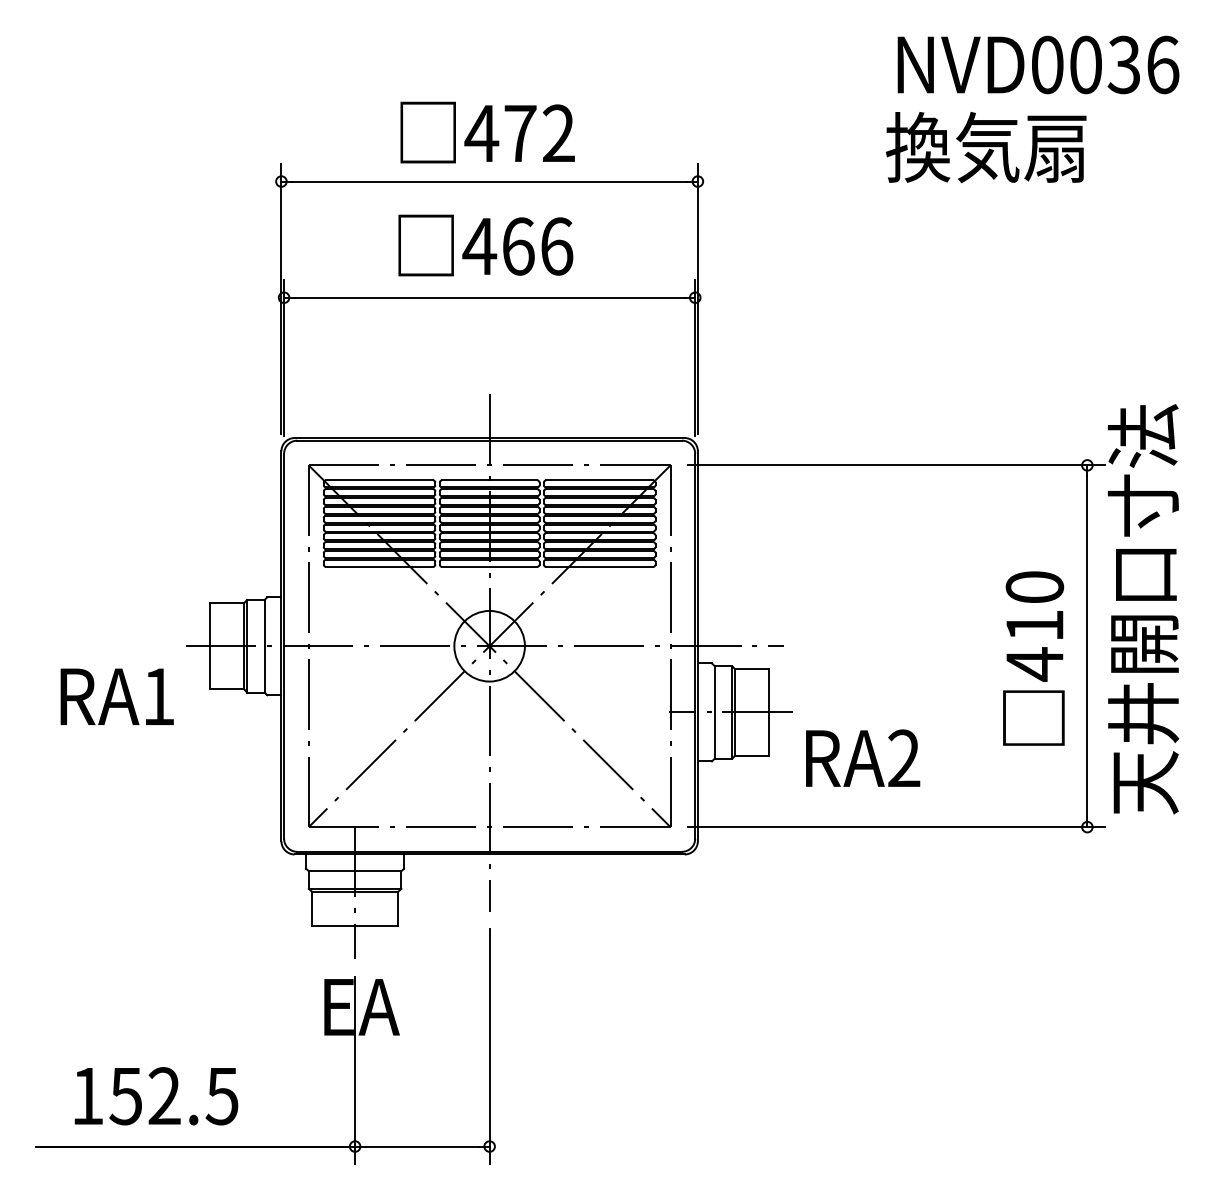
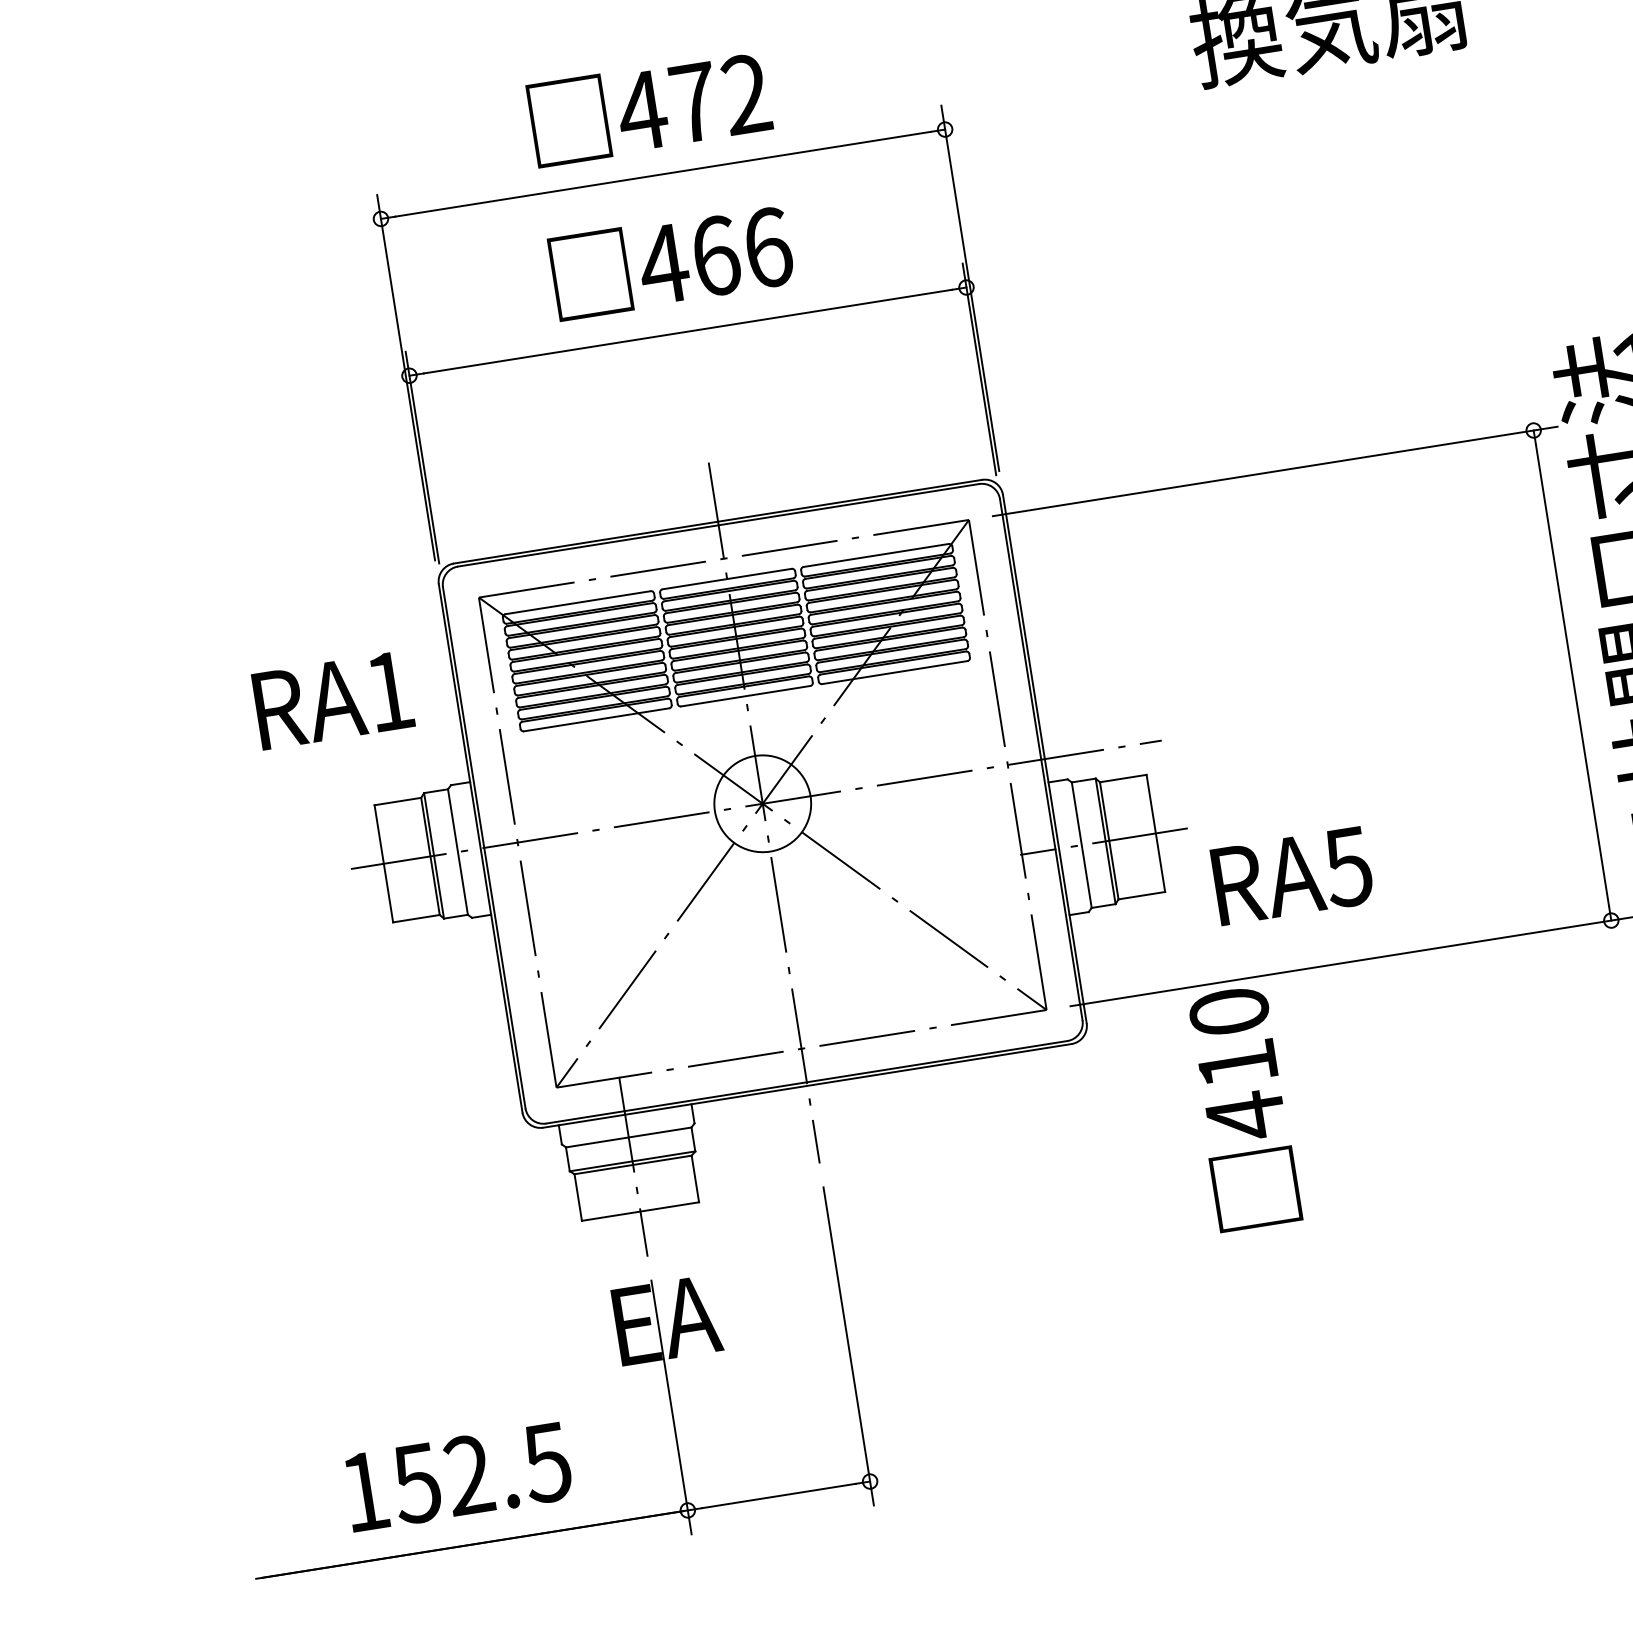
text: (1033, 658) -> (1242, 1108), moved
text: (116, 696) -> (332, 700), moved
text: (903, 758) -> (1347, 867), RA2 -> RA5
text: (156, 1096) -> (458, 1477), moved

